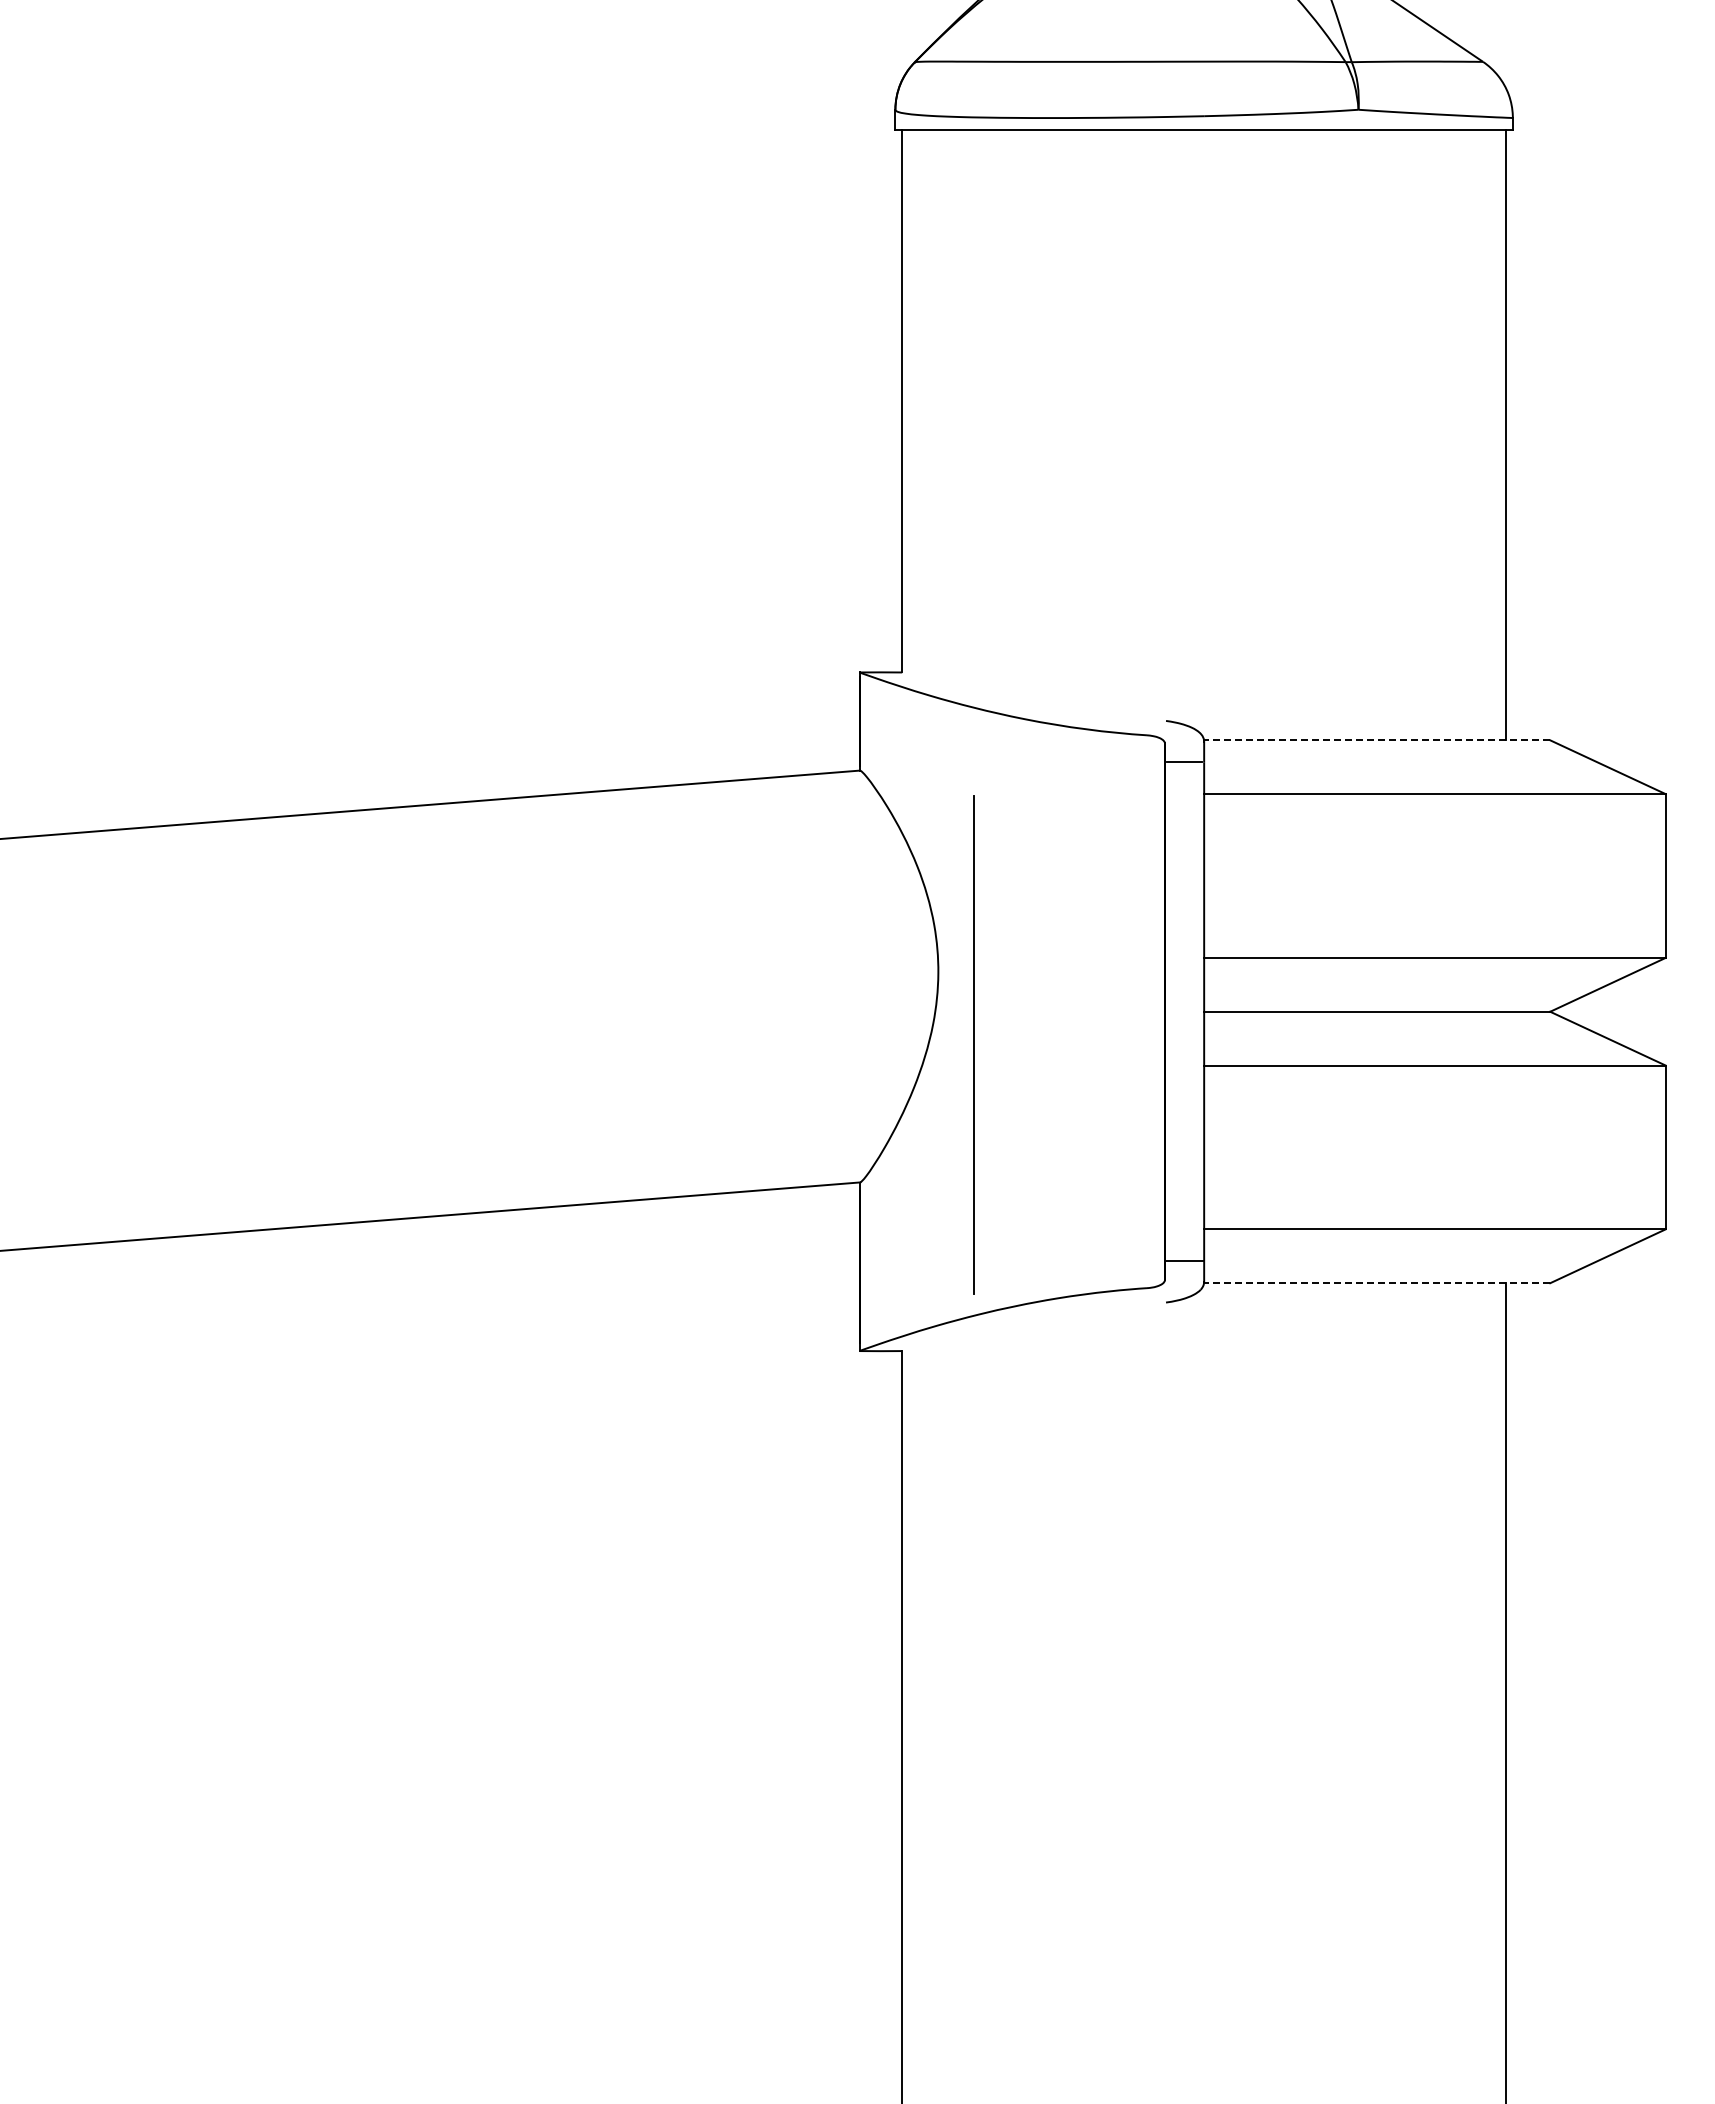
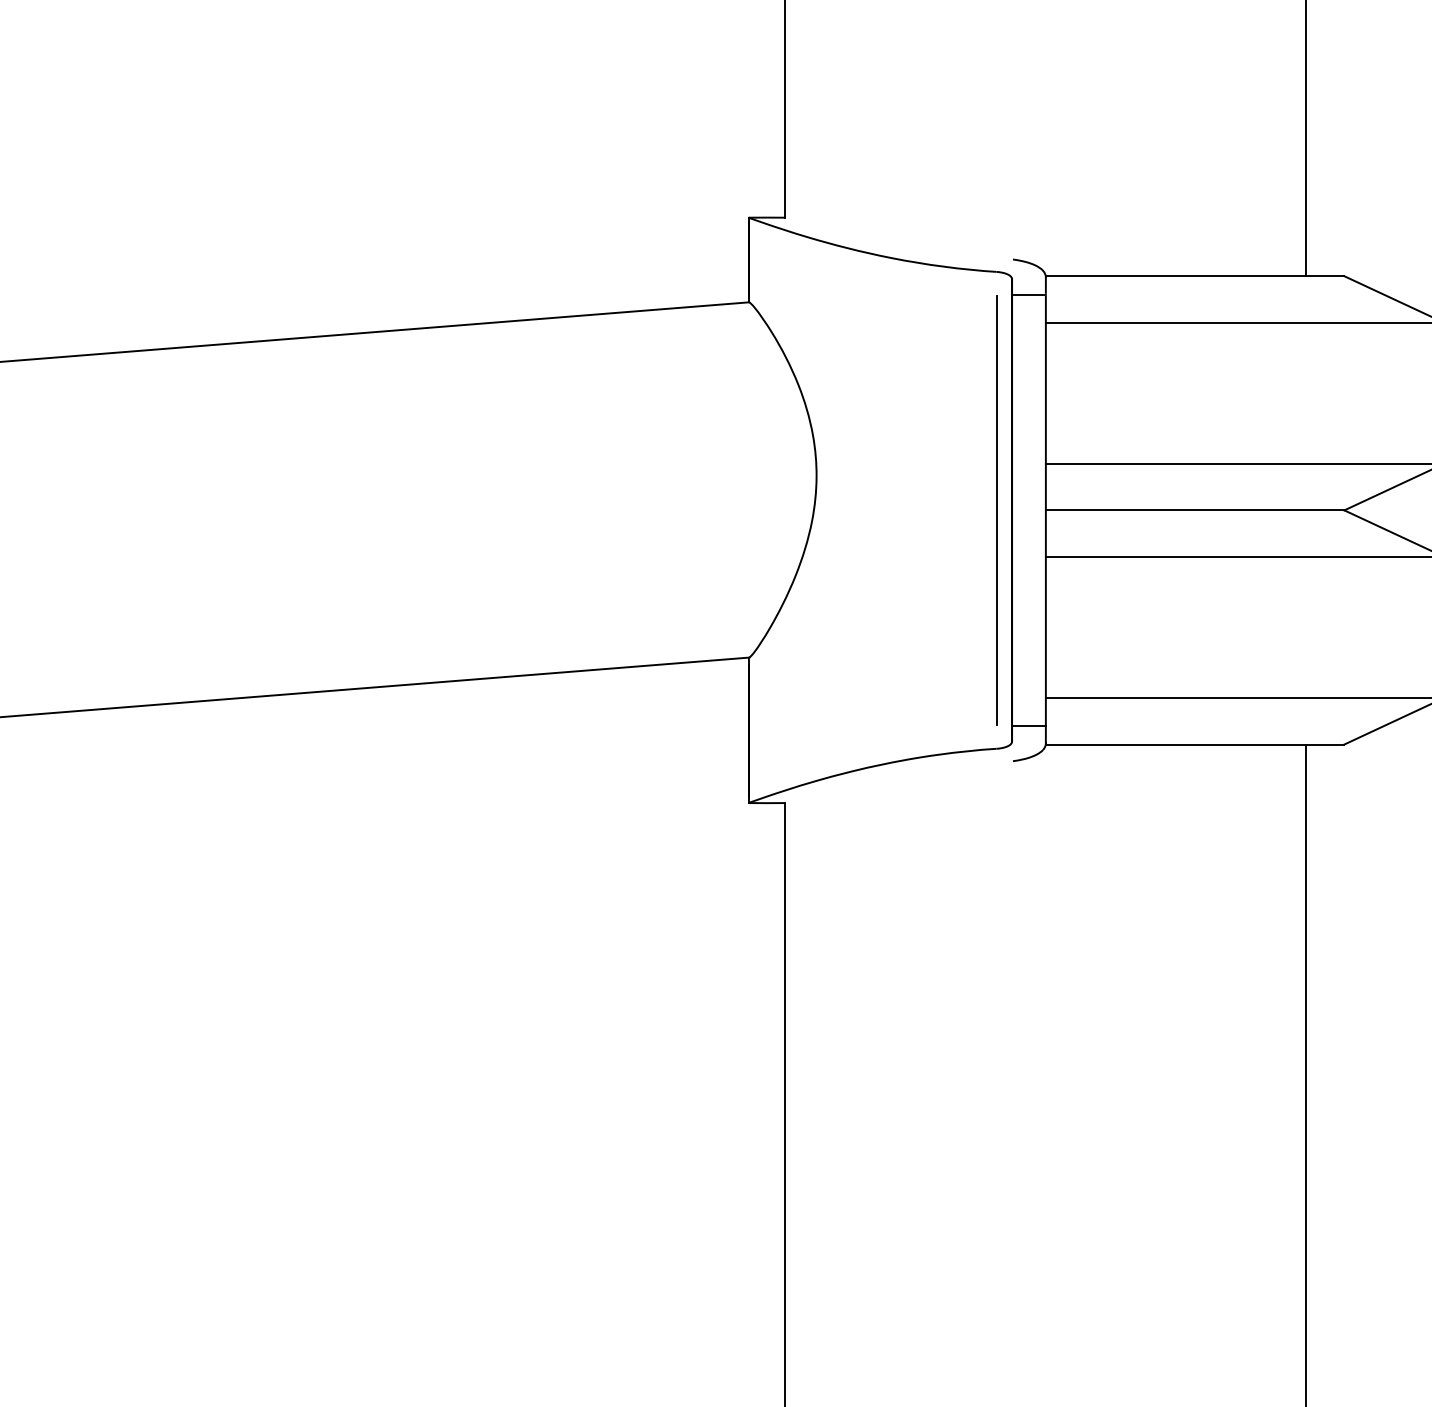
line: (1376, 740) -> (1194, 276), dashed -> solid
line: (973, 1044) -> (996, 510), moved
line: (1376, 1283) -> (1194, 744), dashed -> solid

